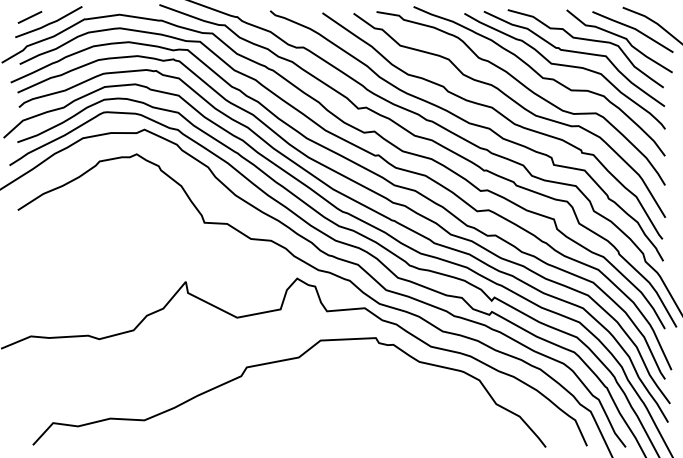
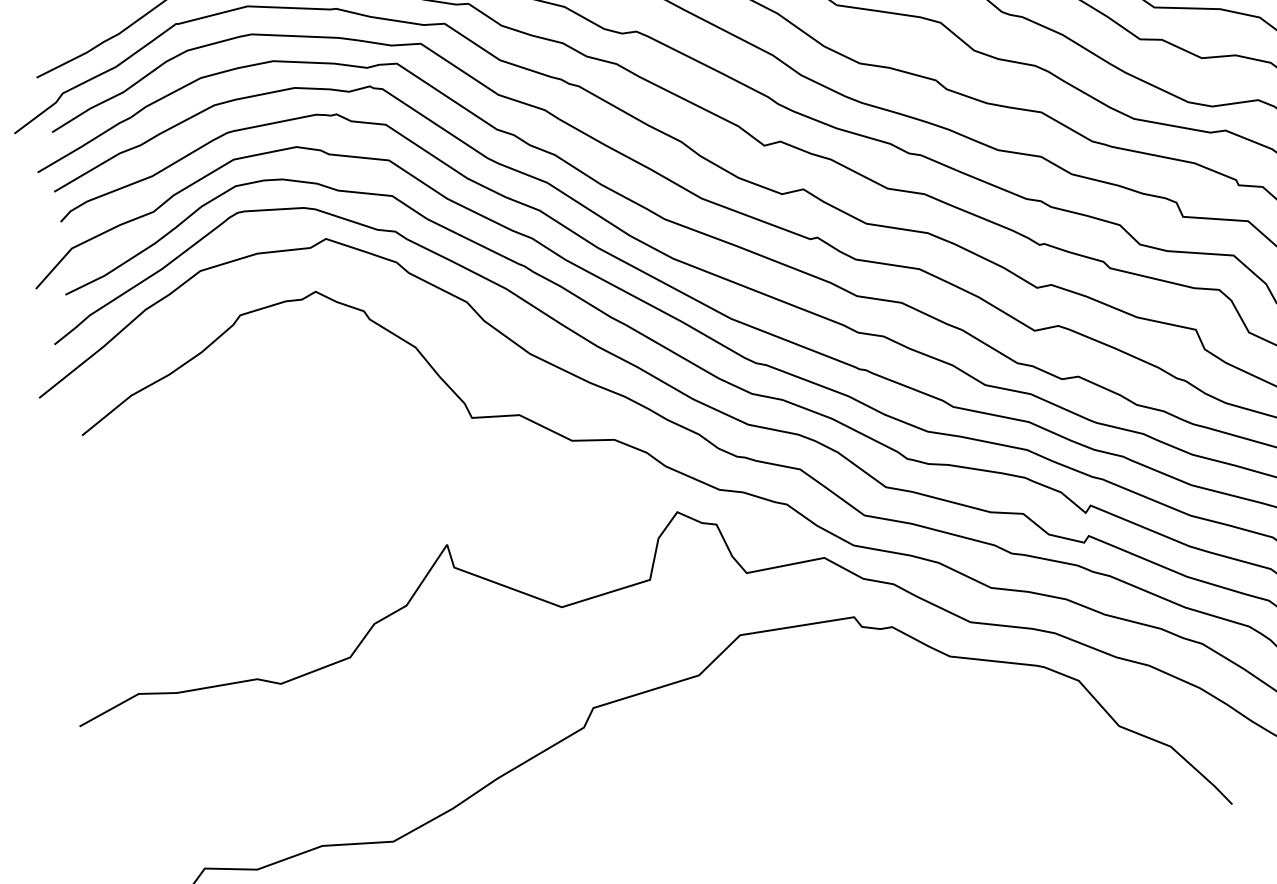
line: (29, 17) -> (61, 33), removed

